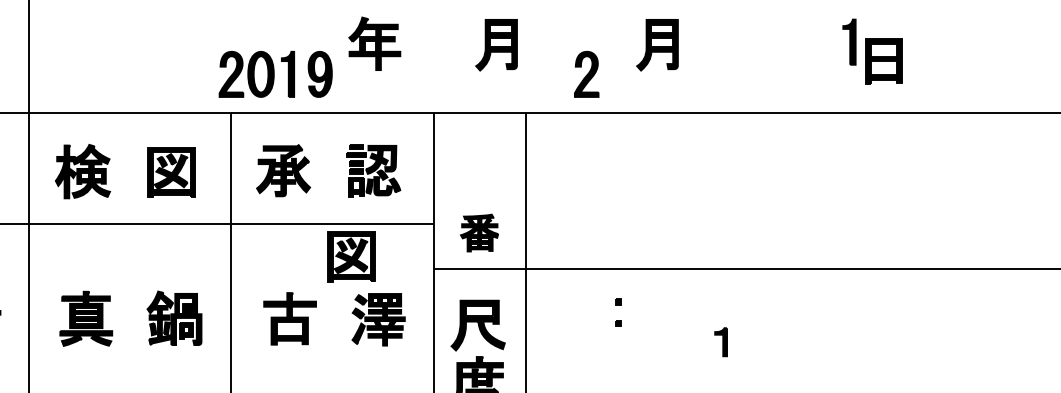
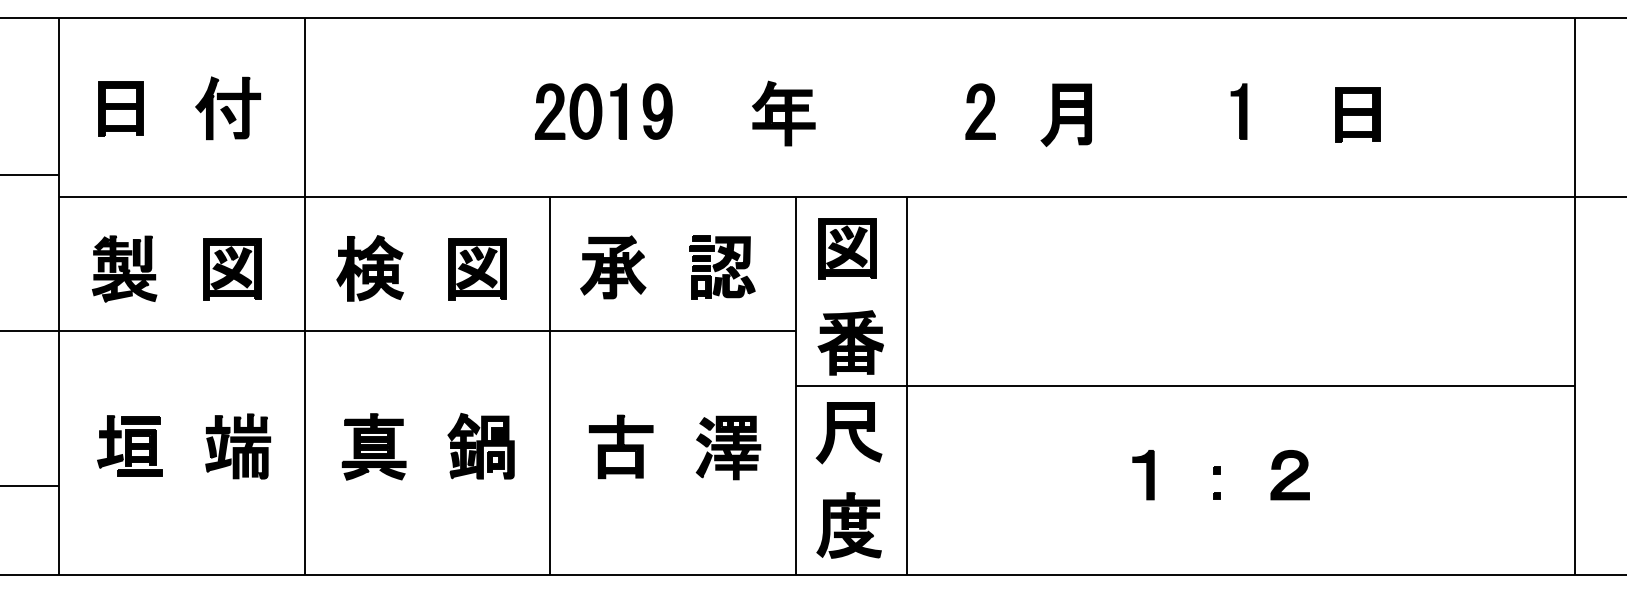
part: (849, 42) -> (1238, 111), moved
part: (374, 43) -> (783, 113), moved
part: (495, 45) -> (870, 115), removed
part: (883, 61) -> (1357, 114), moved
part: (275, 74) -> (603, 111), moved
part: (586, 74) -> (980, 111), moved
part: (479, 232) -> (850, 342), size x1.43
part: (351, 256) -> (847, 248), moved
part: (617, 305) -> (1216, 474), moved
part: (477, 325) -> (848, 433), moved
part: (721, 342) -> (1143, 475), size x1.43
part: (841, 342) -> (1289, 475), added

